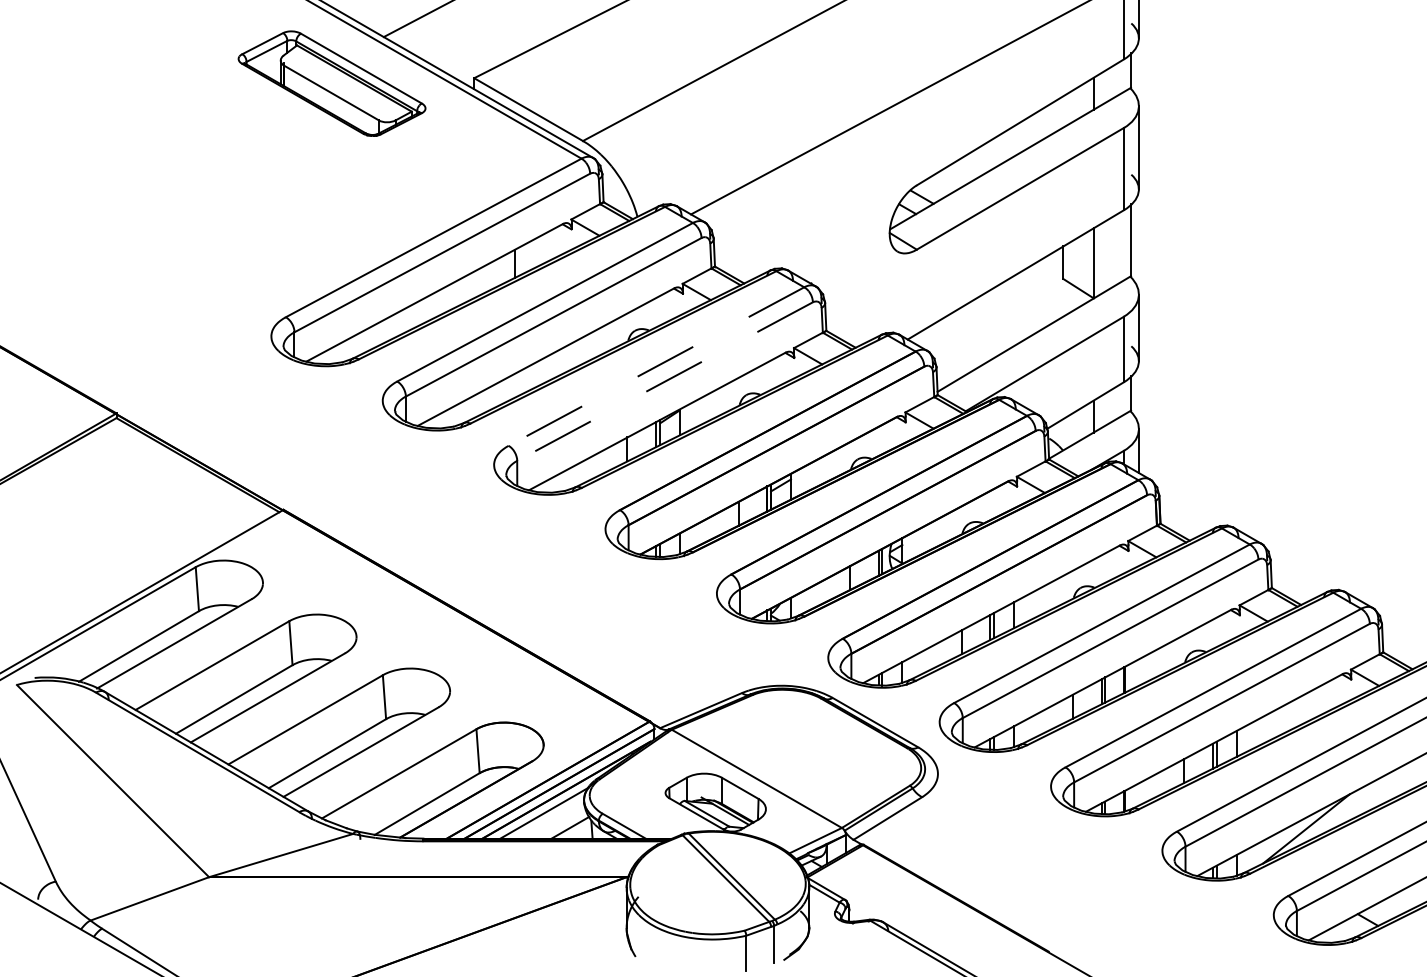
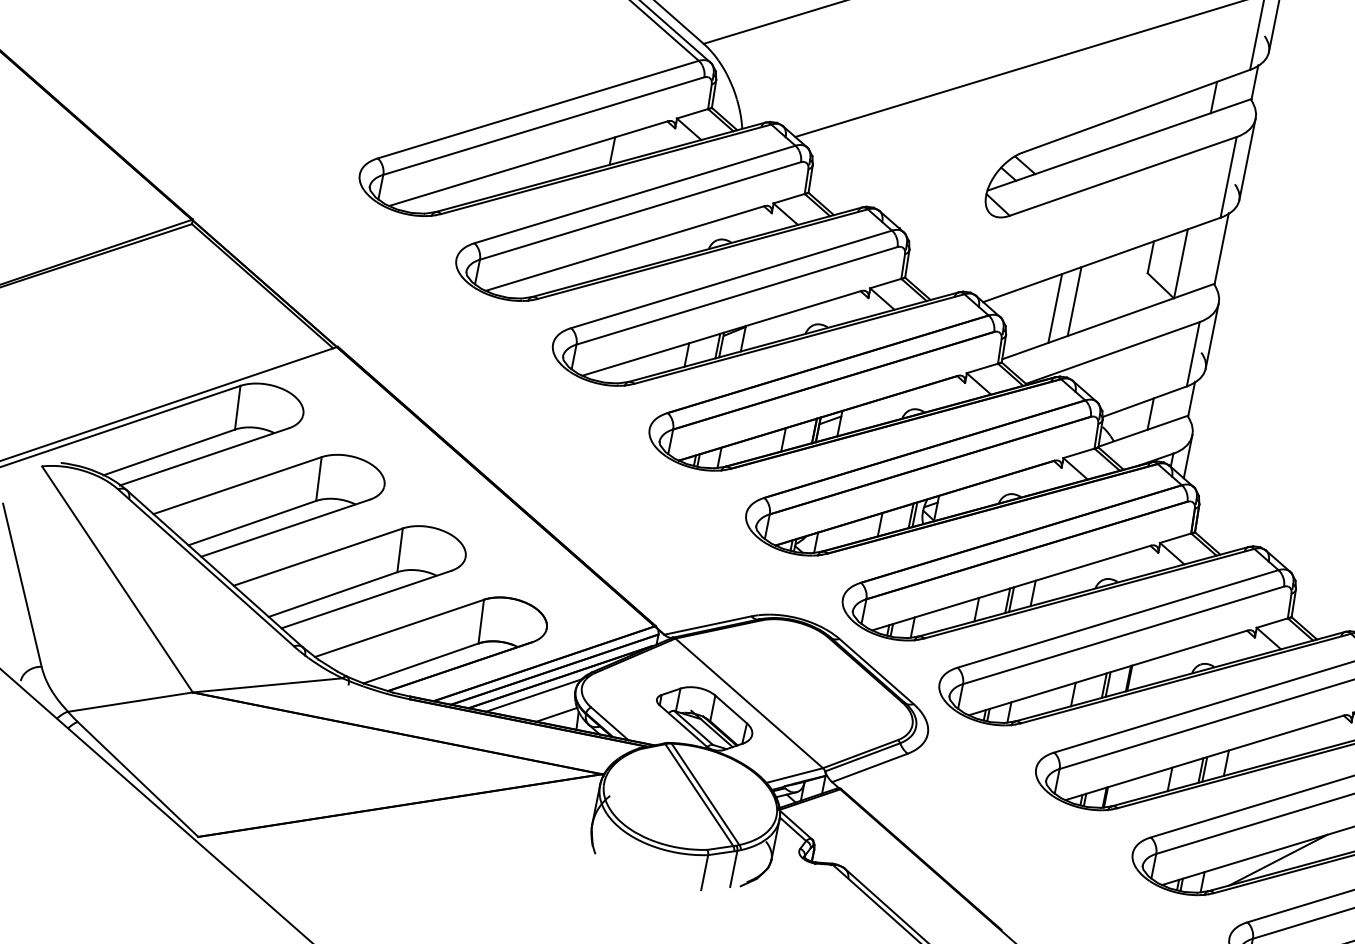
line: (997, 321) -> (1074, 302), added
line: (979, 331) -> (1055, 308), added
line: (656, 366) -> (731, 279), dashed -> solid
line: (665, 381) -> (737, 295), dashed -> solid

